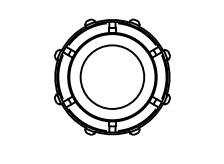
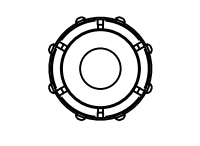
circle: (112, 76) -> (100, 68), size x0.71

